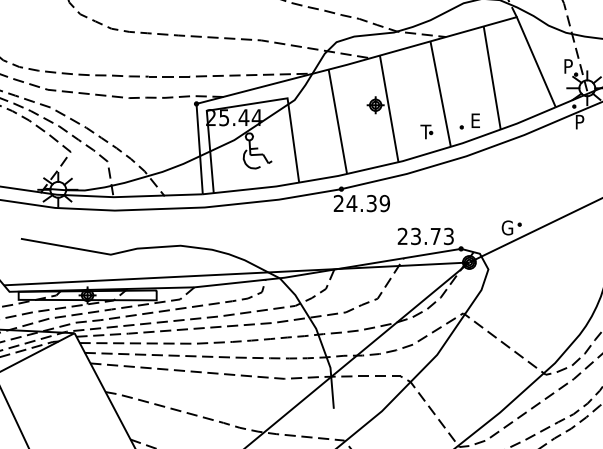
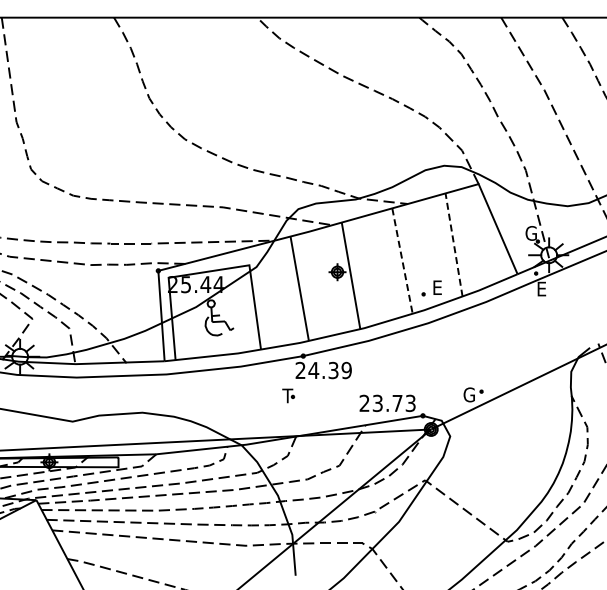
text: (568, 66) -> (530, 233), P -> G
line: (491, 77) -> (453, 244), solid -> dashed
line: (440, 94) -> (402, 261), solid -> dashed
text: (580, 121) -> (542, 288), P -> E
part: (426, 131) -> (288, 395), moved

